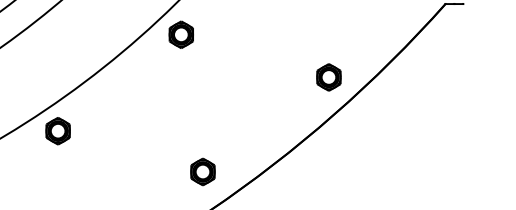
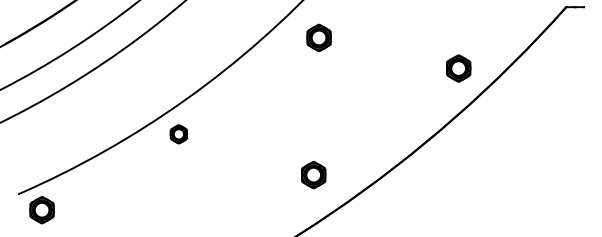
part: (180, 34) -> (318, 37), moved
part: (328, 77) -> (458, 68), moved
part: (57, 131) -> (178, 134), size x0.7
part: (202, 172) -> (313, 175), moved

